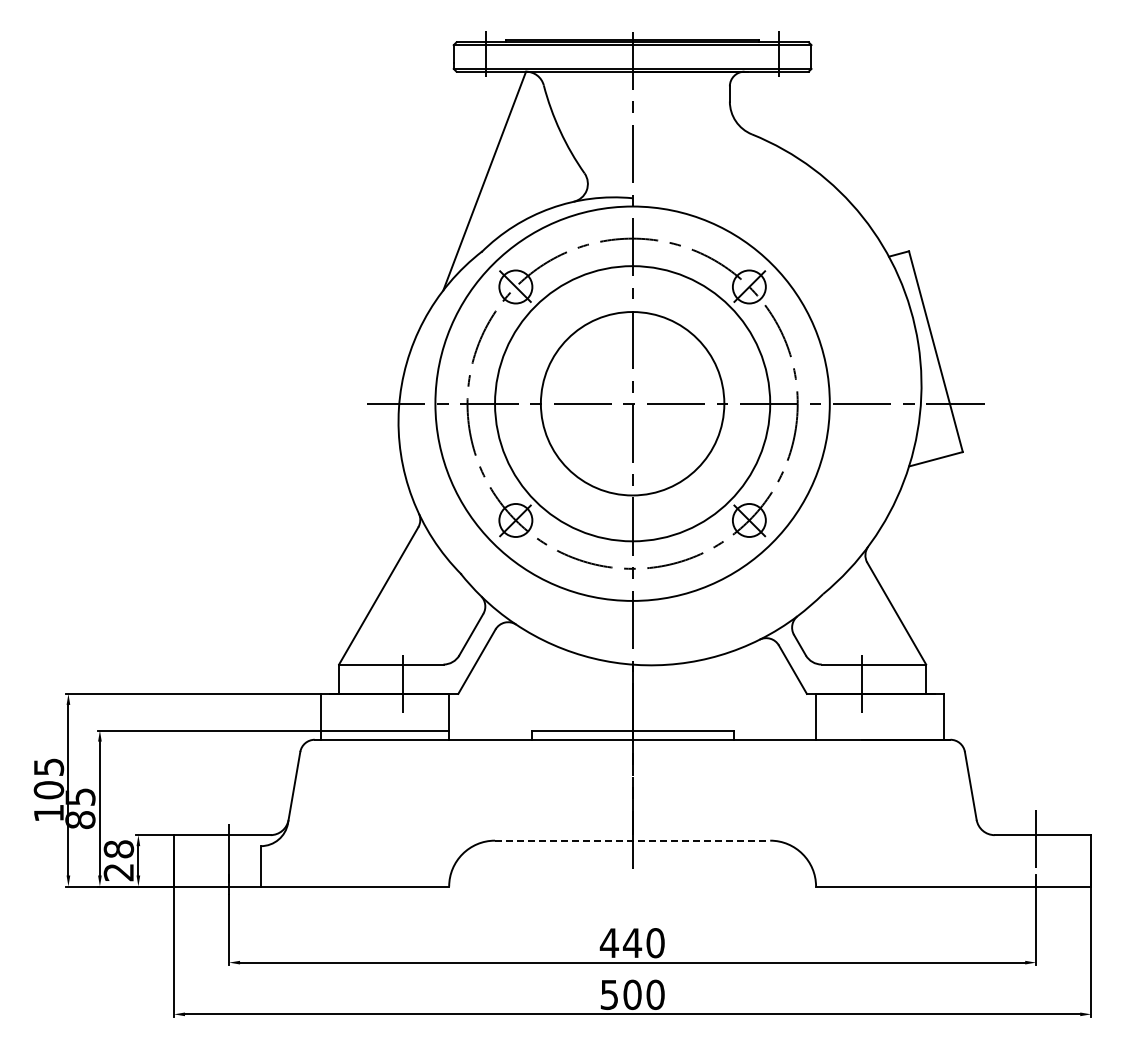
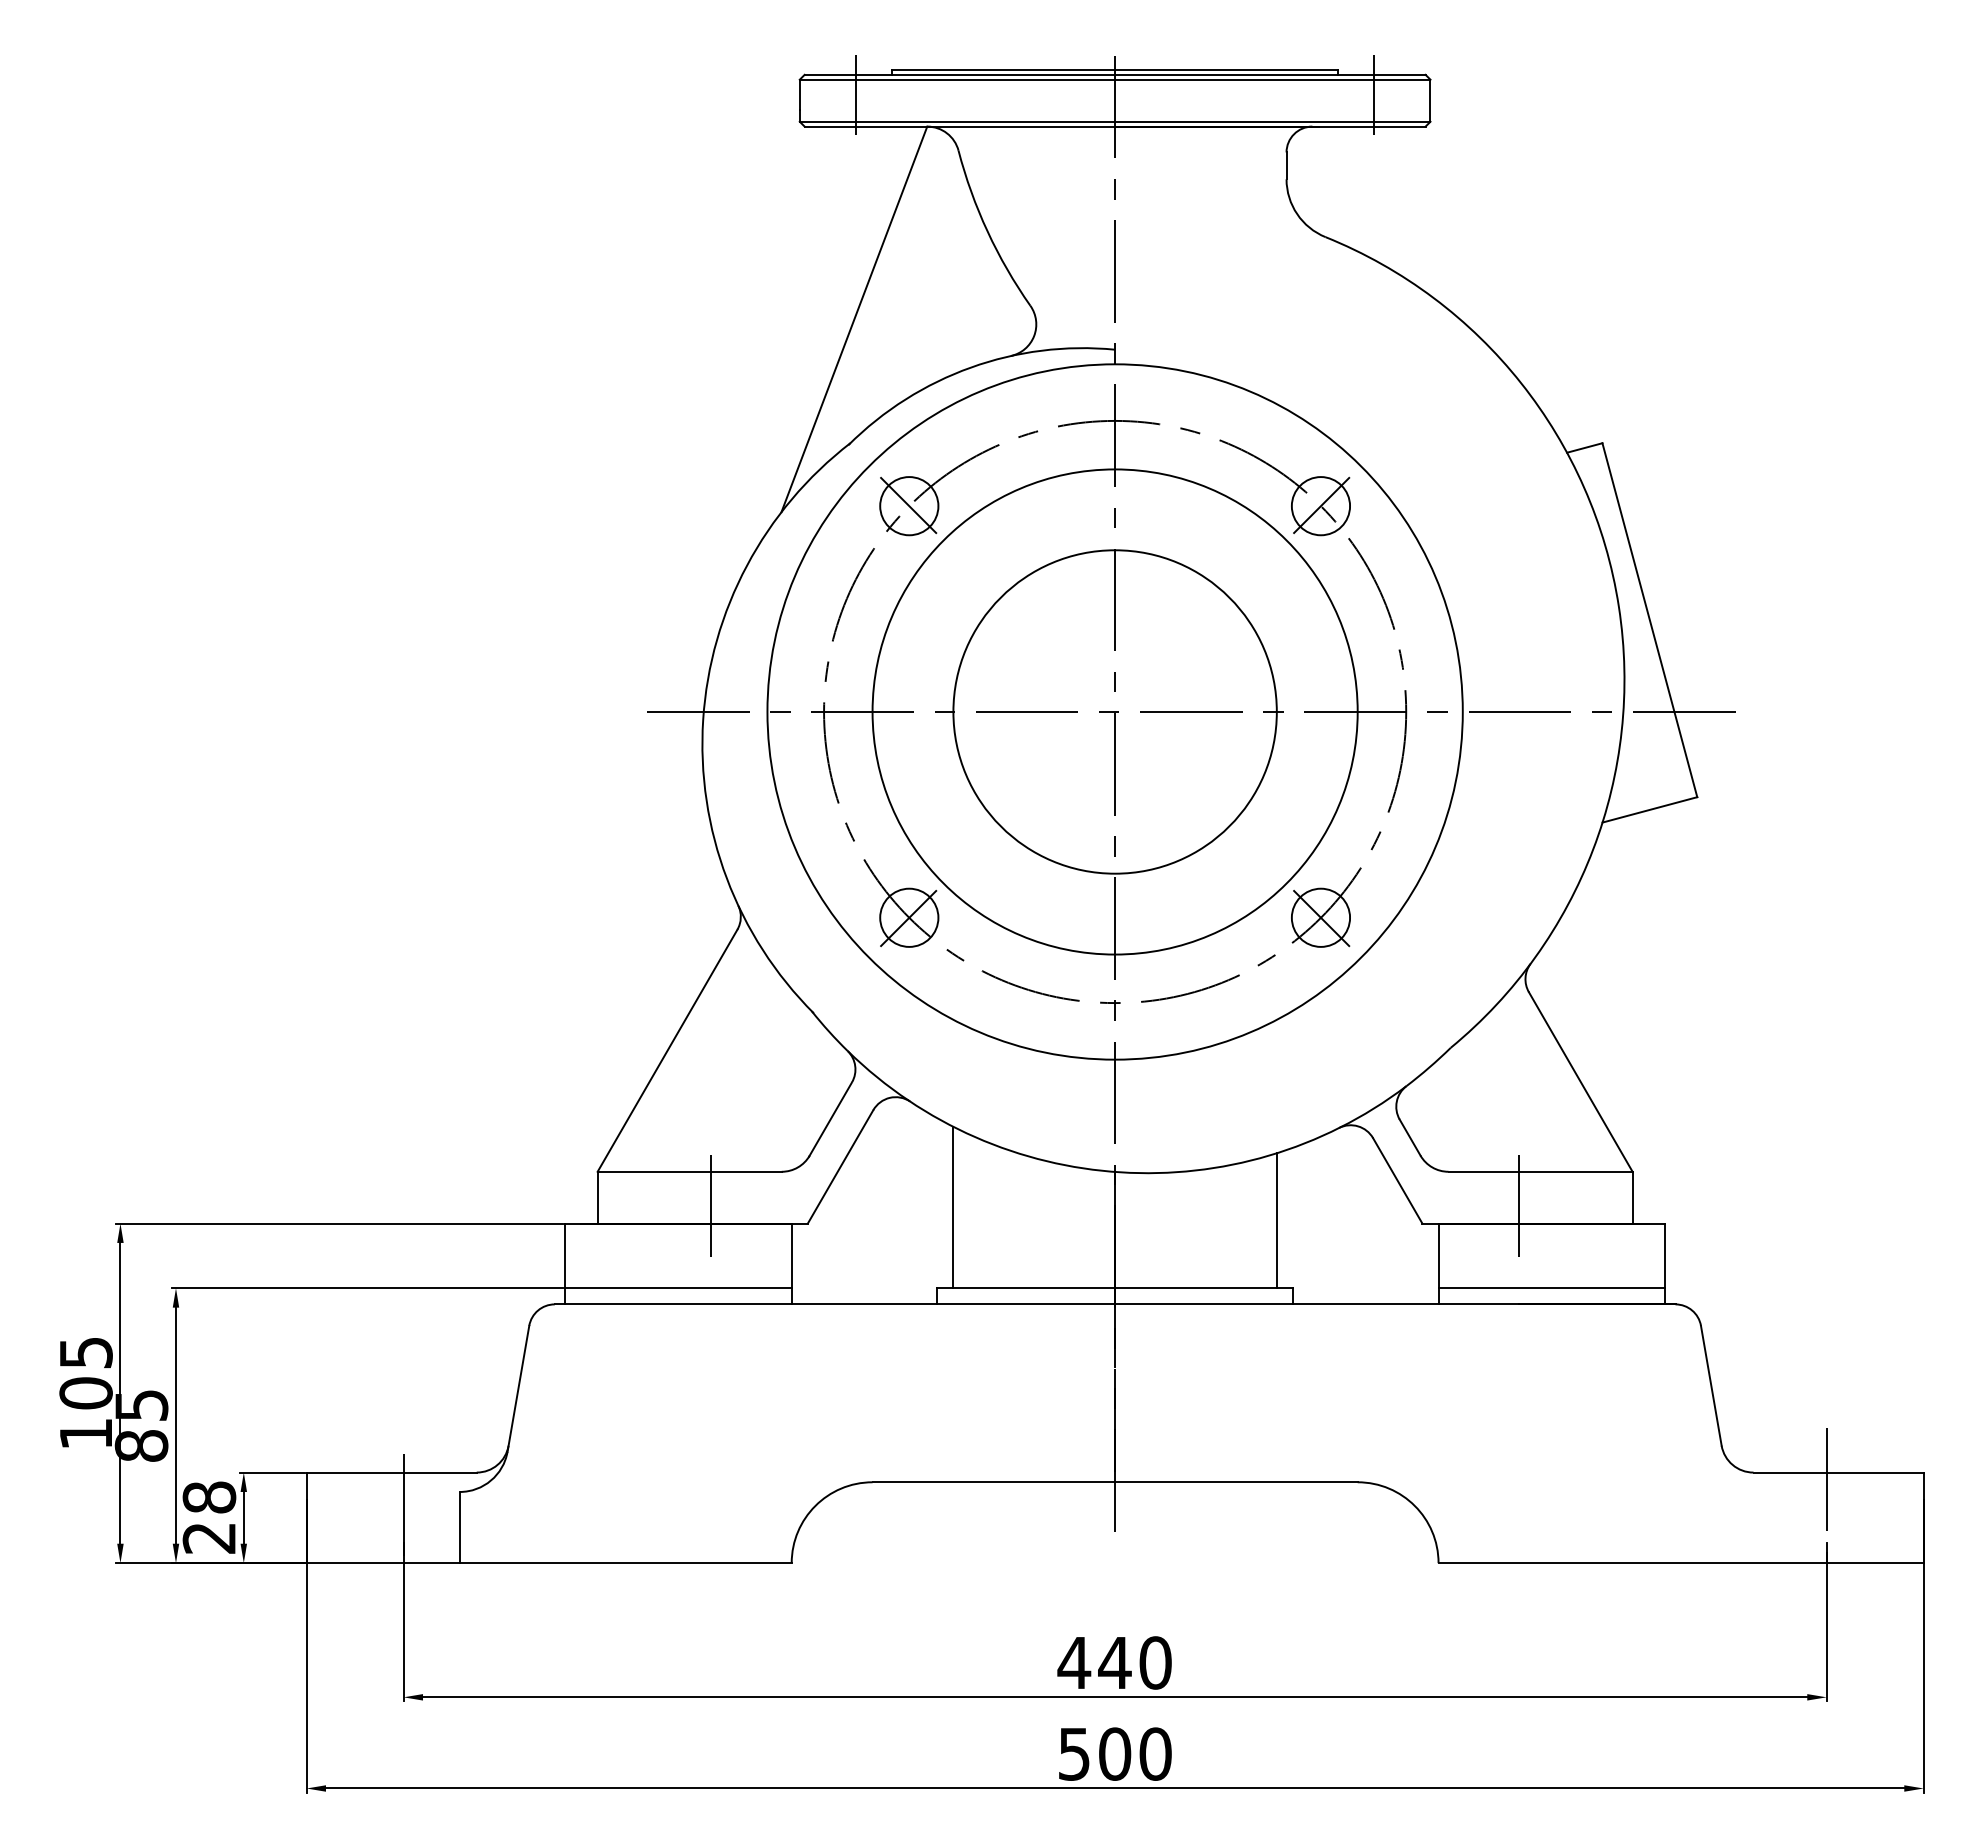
line: (540, 684) -> (952, 1206), added
line: (724, 692) -> (1277, 1221), added
line: (880, 730) -> (1552, 1288), added
line: (632, 840) -> (1114, 1481), dashed -> solid

